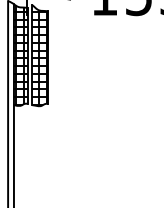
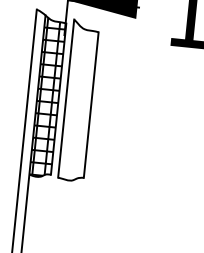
hatch: (40, 58) -> (78, 105), removed

